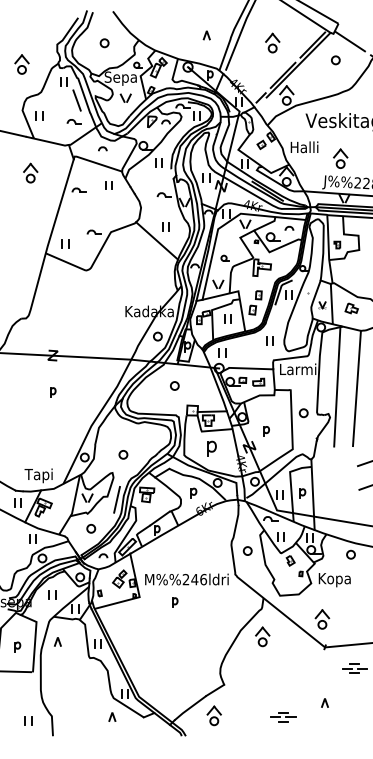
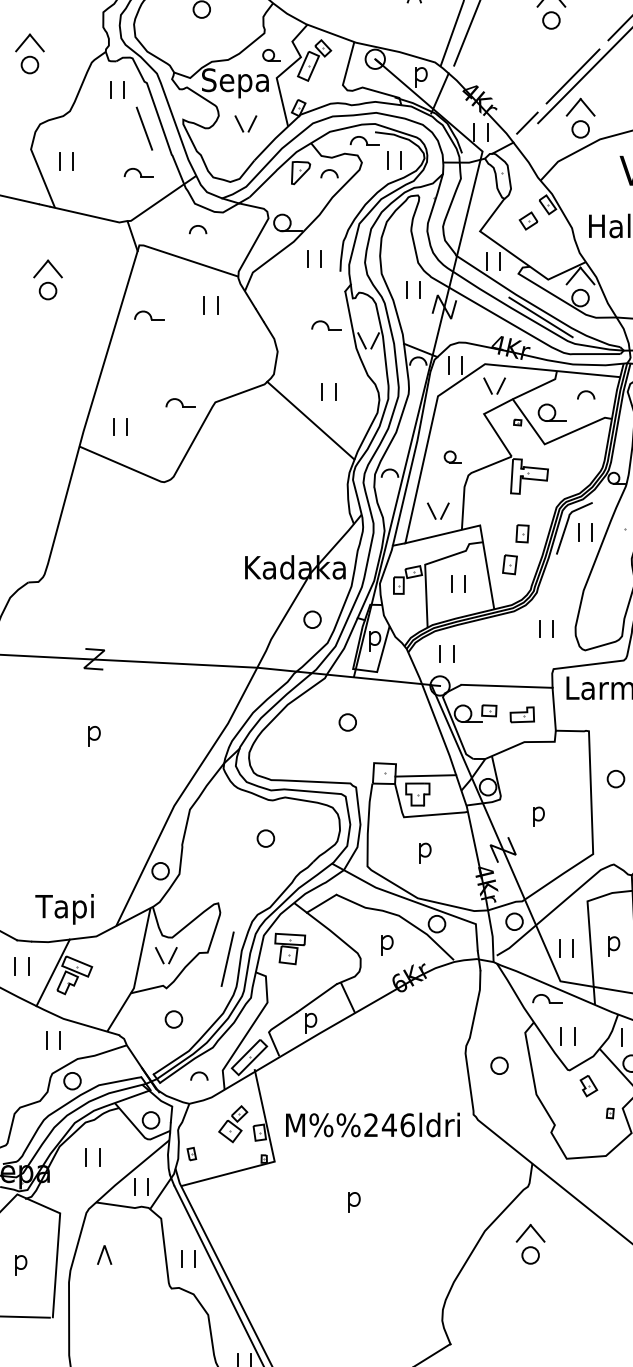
part: (212, 448) -> (426, 852), size x0.62
part: (123, 454) -> (266, 837), moved
part: (175, 602) -> (355, 1201), moved

